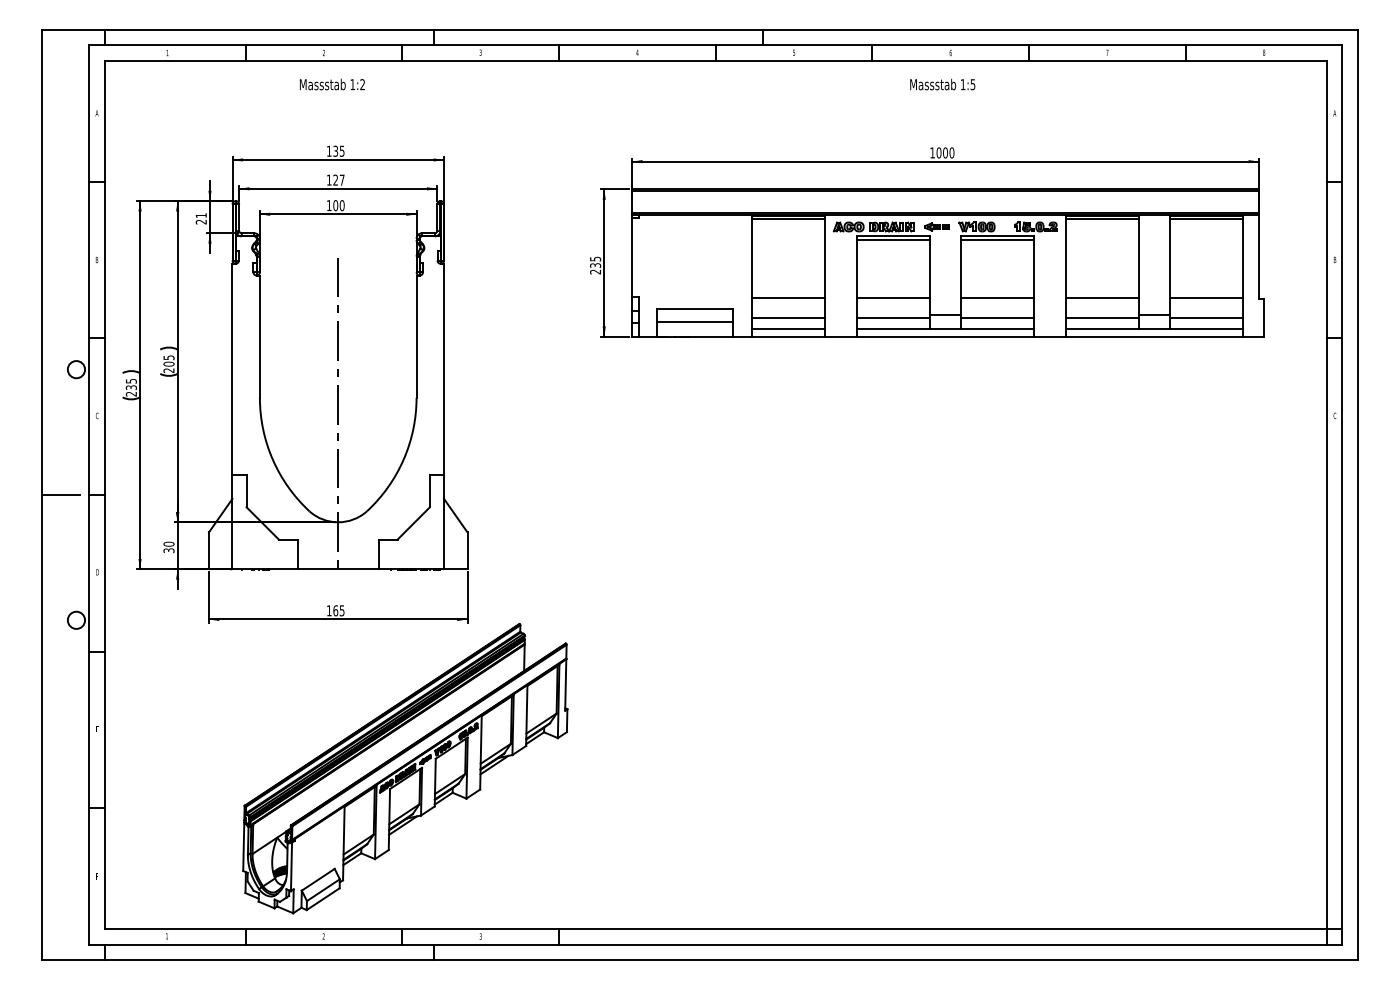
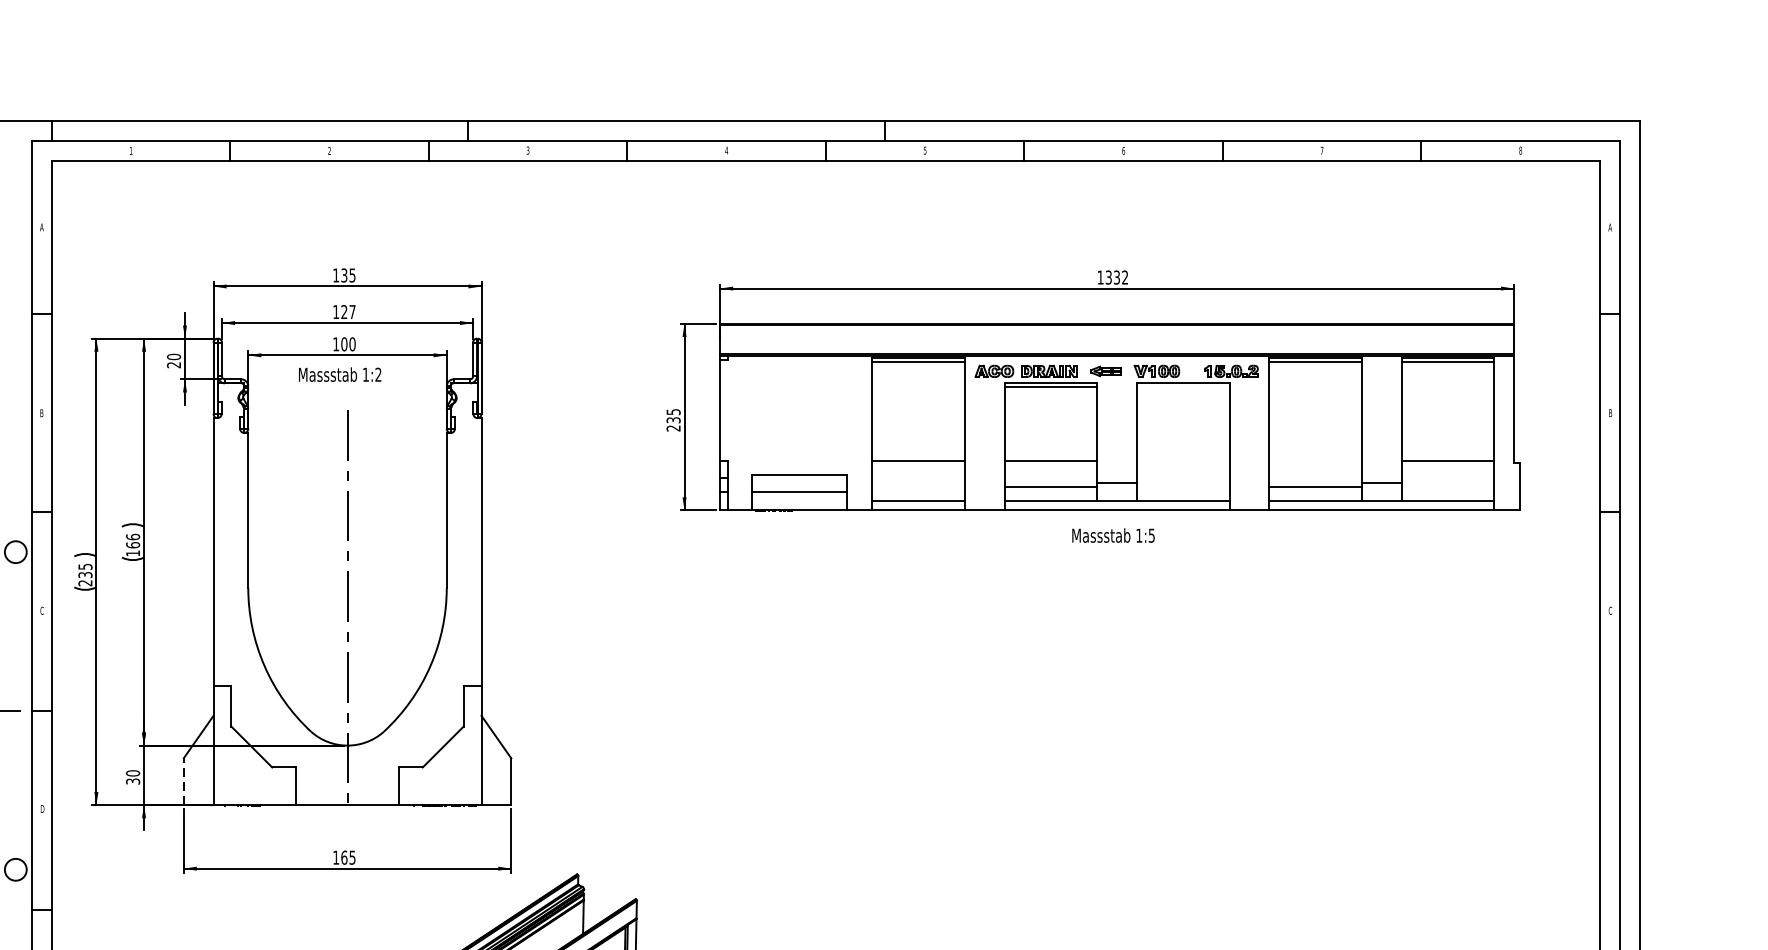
text: (331, 84) -> (338, 374), moved
text: (942, 84) -> (1113, 535), moved
text: (945, 152) -> (1116, 277), 1000 -> 1332
text: (200, 215) -> (172, 356), 21 -> 20
line: (997, 239) -> (1182, 387), removed
line: (997, 297) -> (1182, 460), removed
line: (1101, 297) -> (1314, 460), removed
line: (788, 317) -> (918, 486), removed
line: (997, 317) -> (1182, 486), removed
line: (1206, 317) -> (1447, 486), removed
text: (168, 364) -> (132, 545), 205 -> 166
line: (208, 550) -> (183, 781), solid -> dashed

